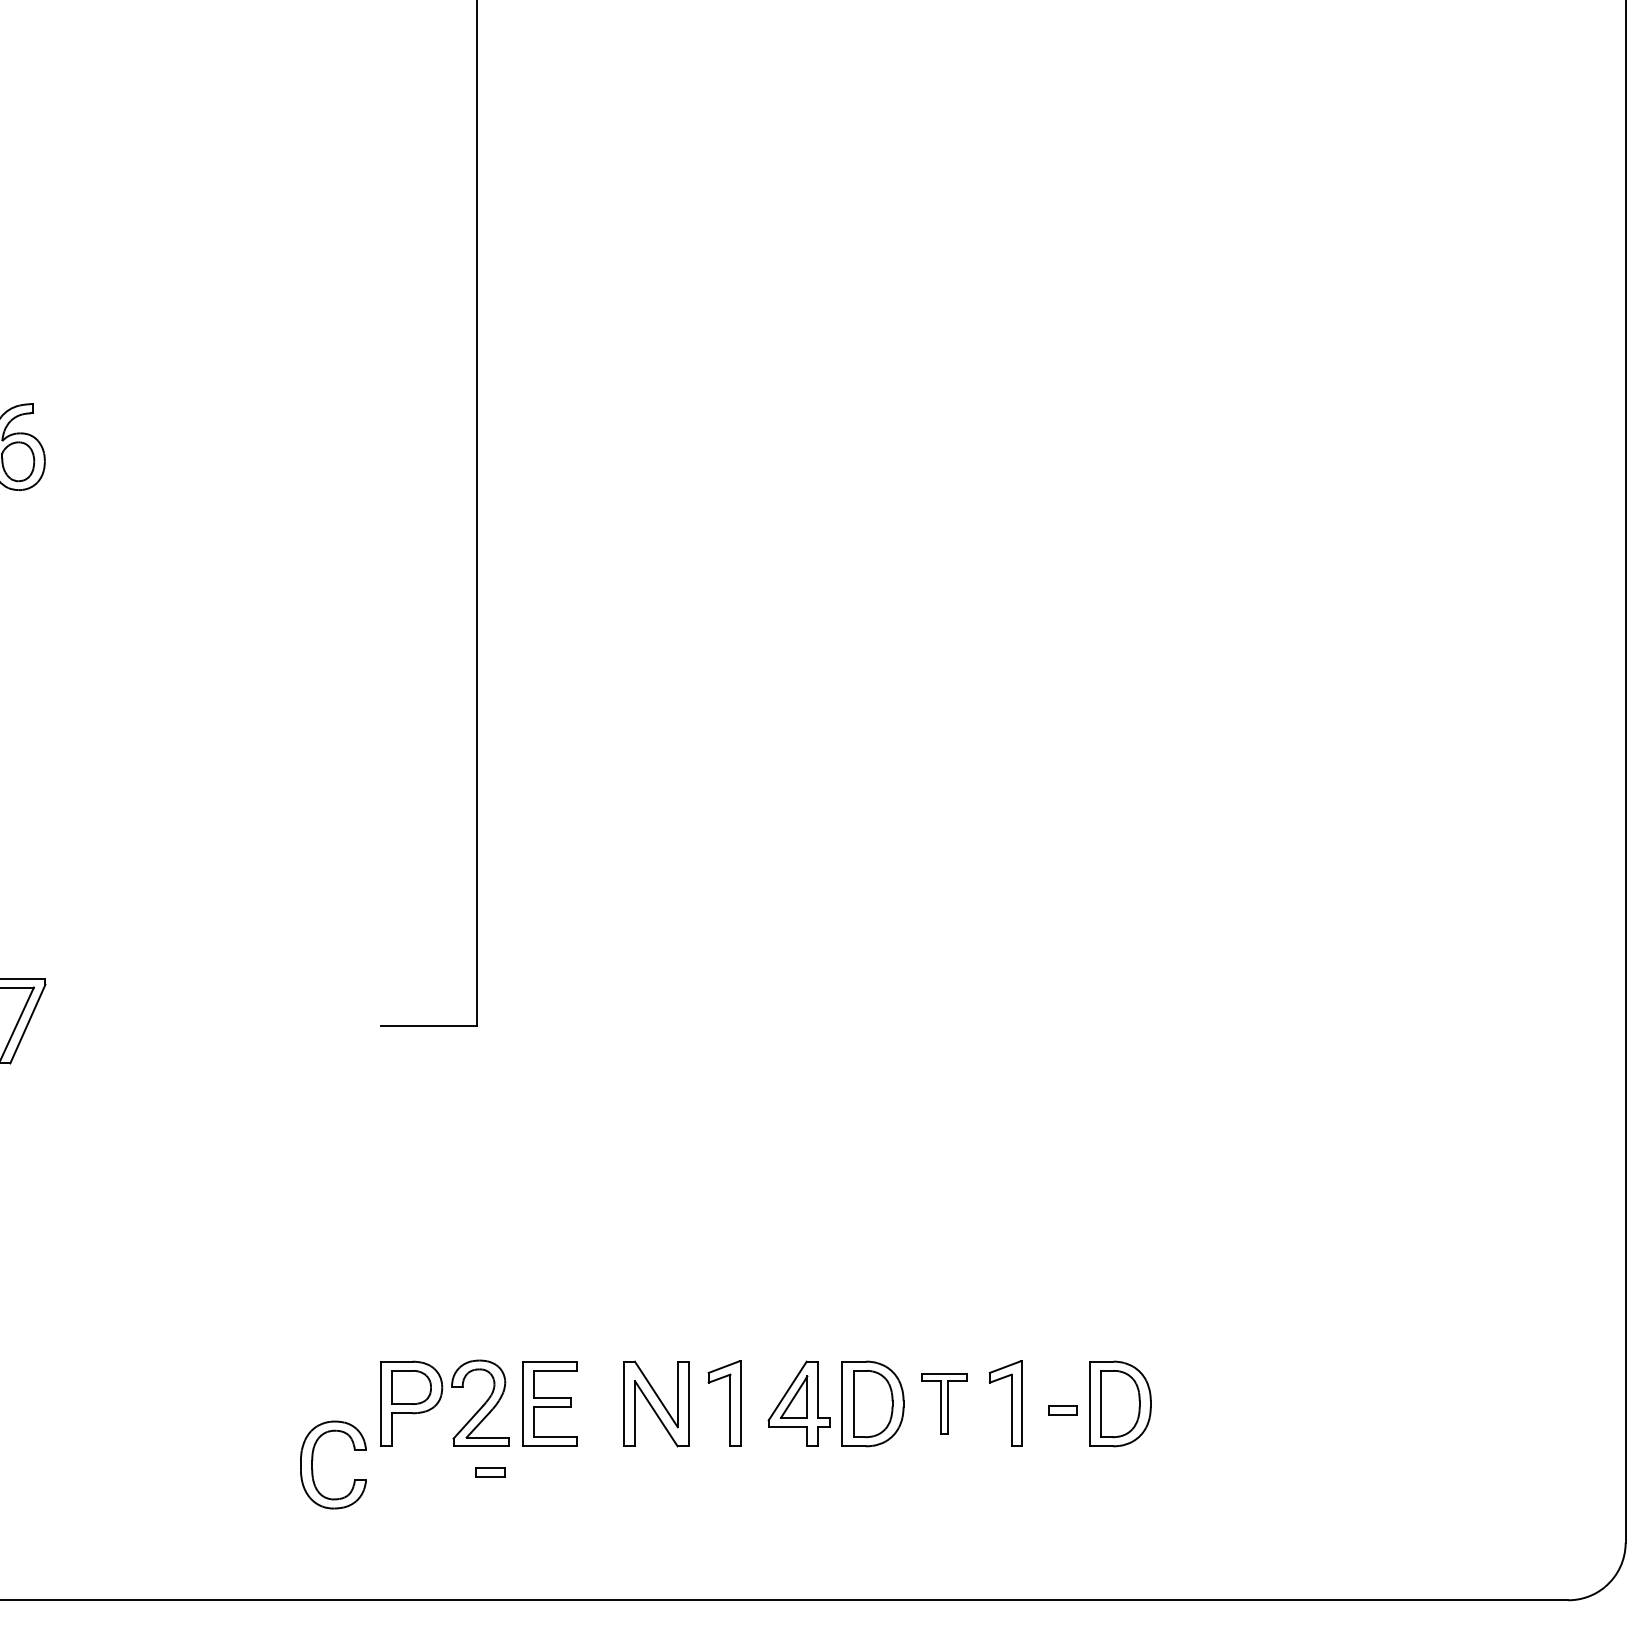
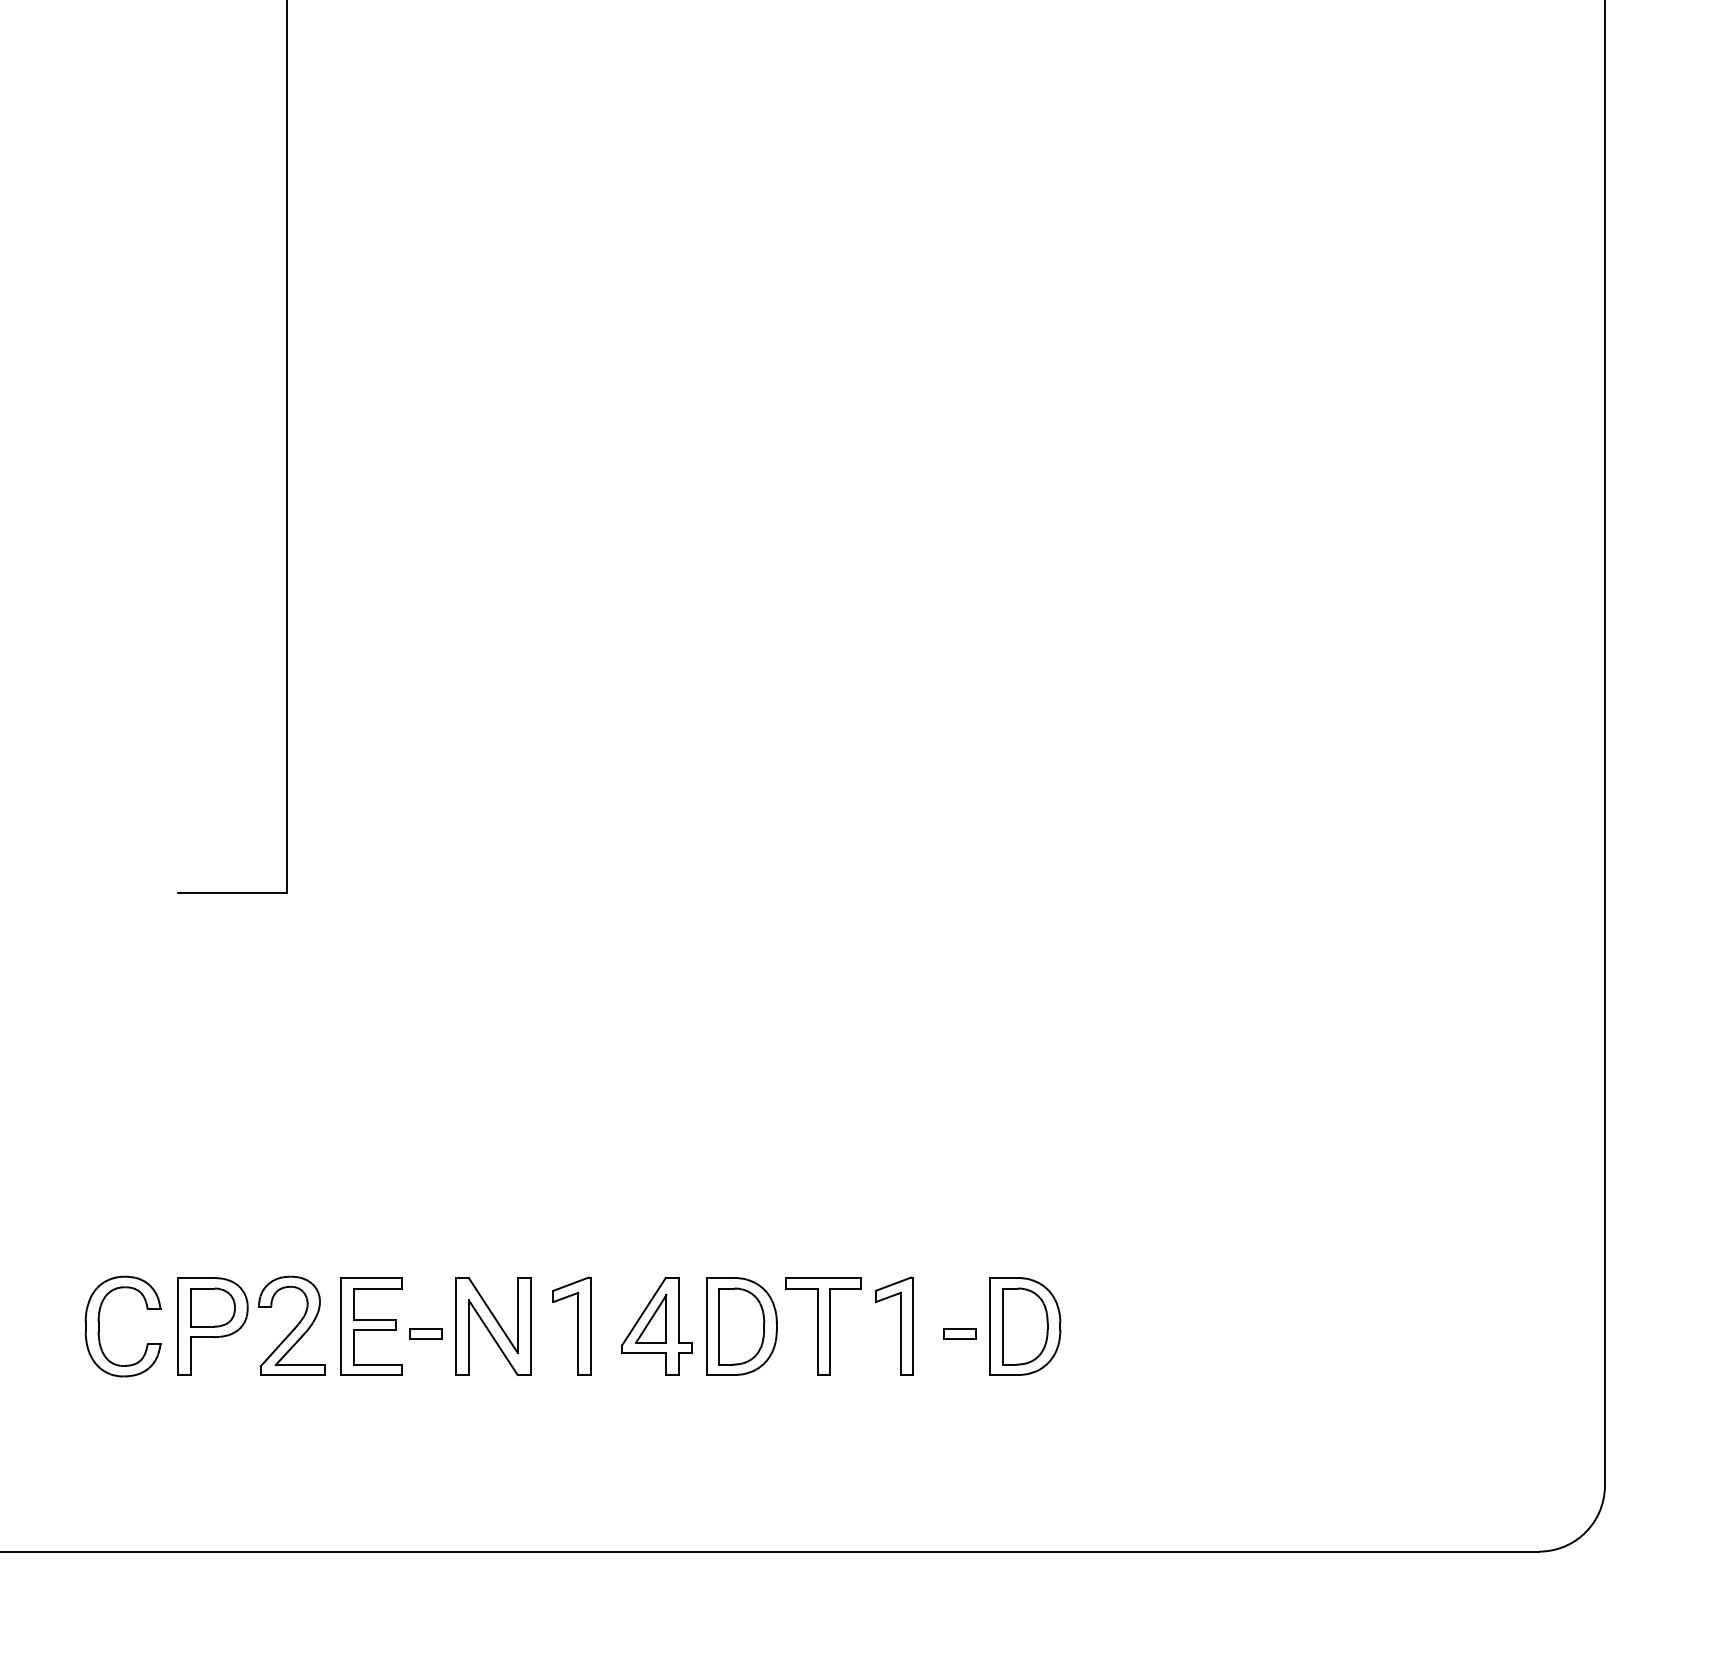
part: (944, 1403) -> (823, 1325), size x1.43
part: (313, 1460) -> (100, 1321), moved
part: (490, 1472) -> (425, 1333), moved

